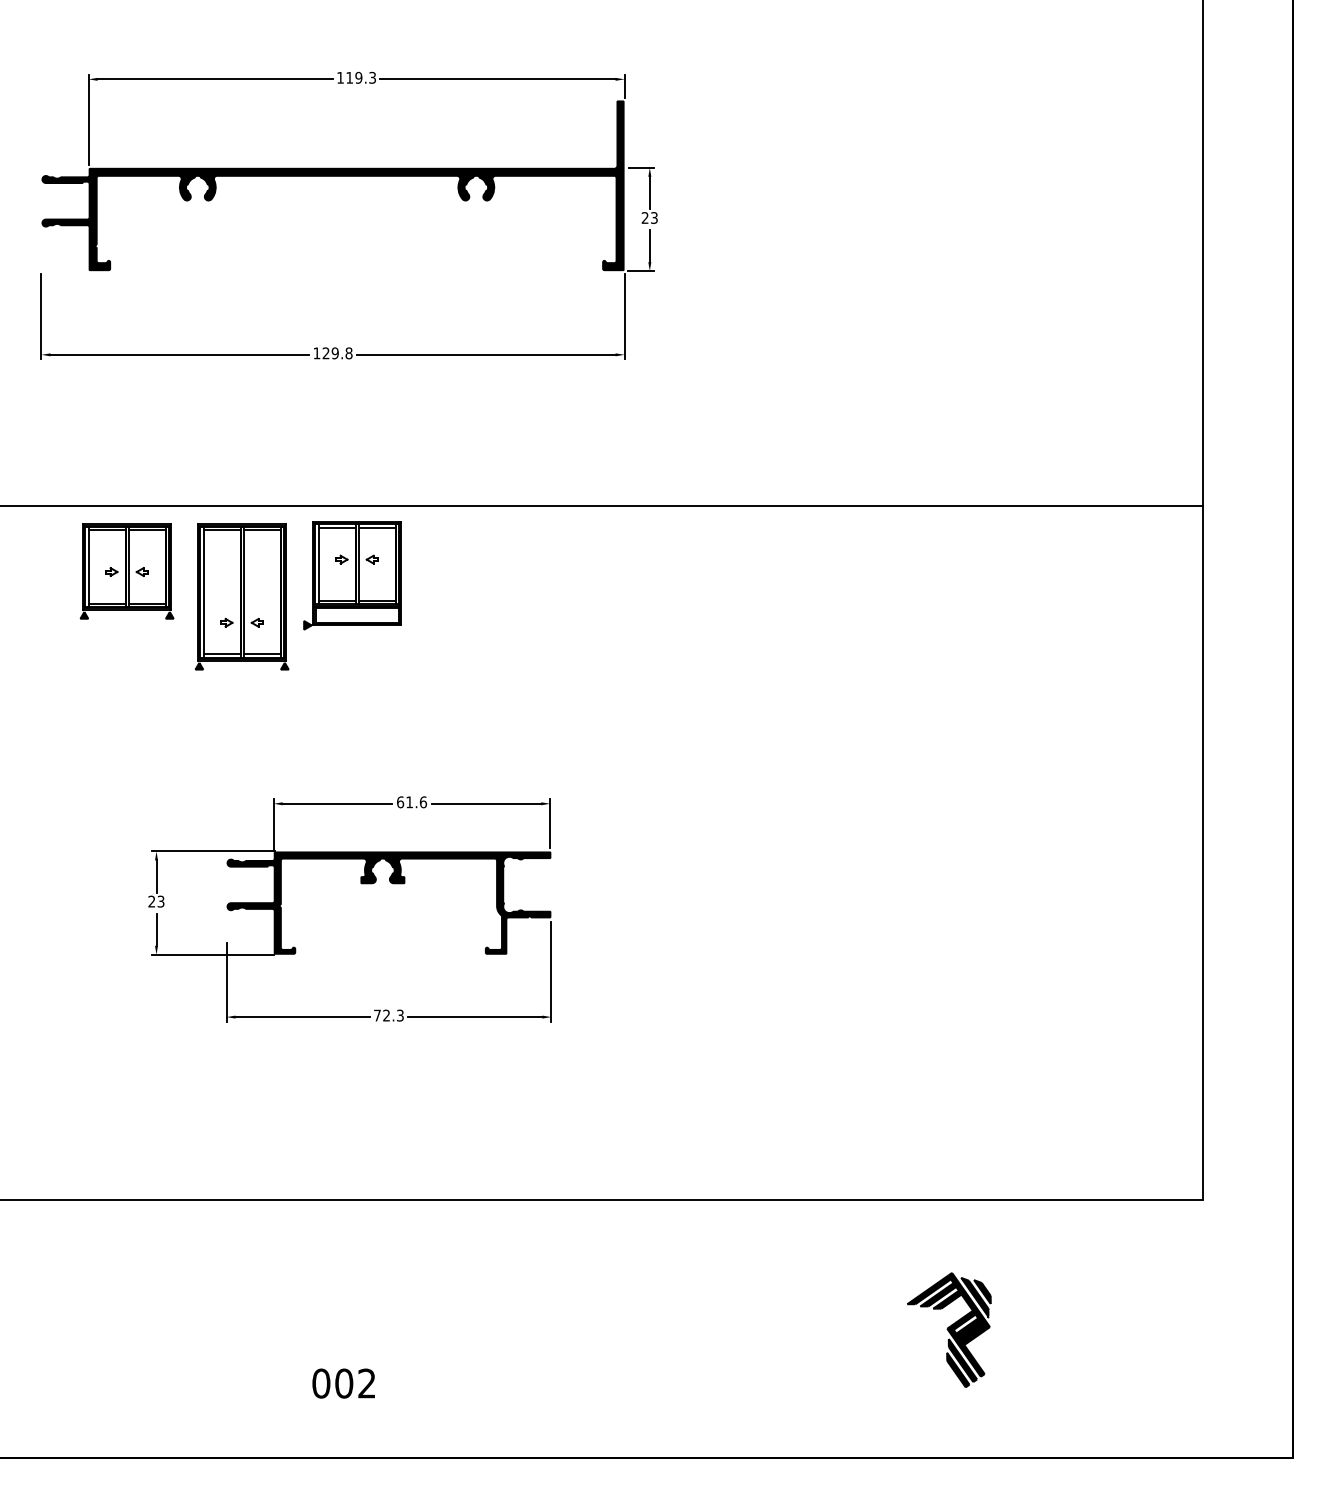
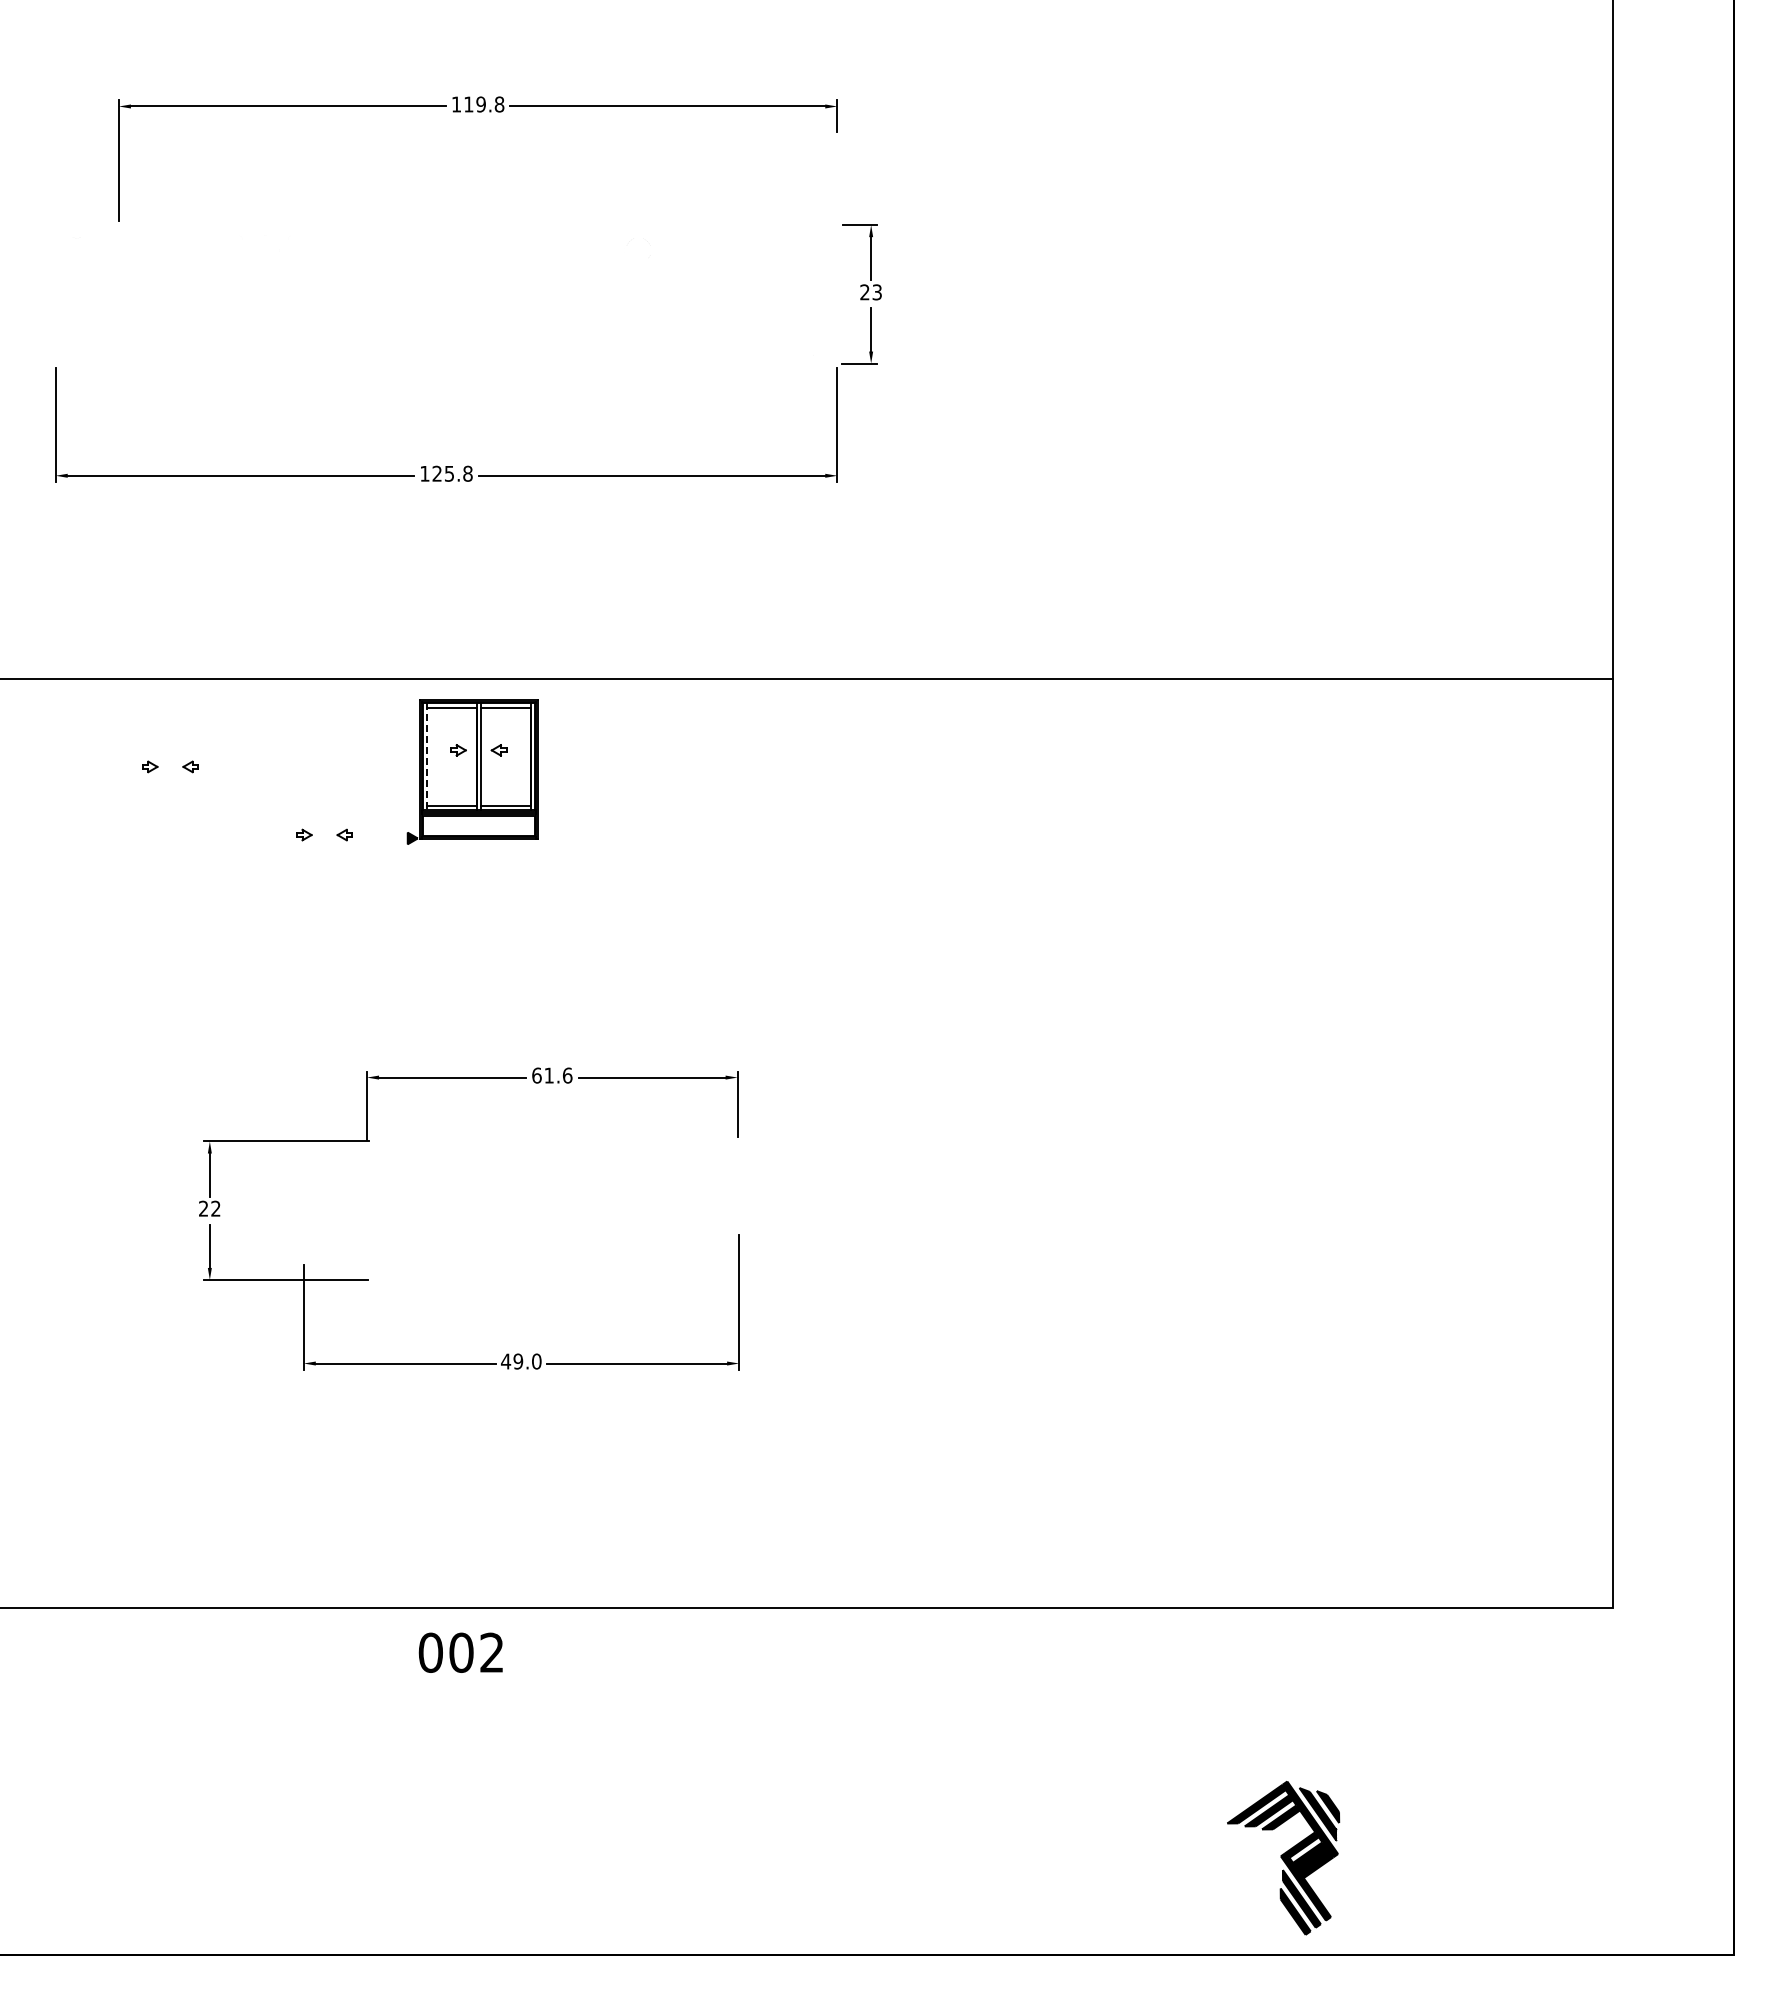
text: (372, 77) -> (499, 104), 119.3 -> 119.8
fill: (333, 185) -> (446, 248), removed
text: (335, 353) -> (449, 473), 129.8 -> 125.8
line: (318, 564) -> (427, 756), solid -> dashed
part: (127, 571) -> (170, 766), removed
part: (242, 597) -> (324, 800), removed
text: (160, 901) -> (215, 1208), 23 -> 22
fill: (388, 902) -> (521, 1210), removed
text: (388, 1015) -> (521, 1361), 72.3 -> 49.0
part: (949, 1330) -> (1283, 1858), moved
text: (343, 1383) -> (460, 1652), moved

